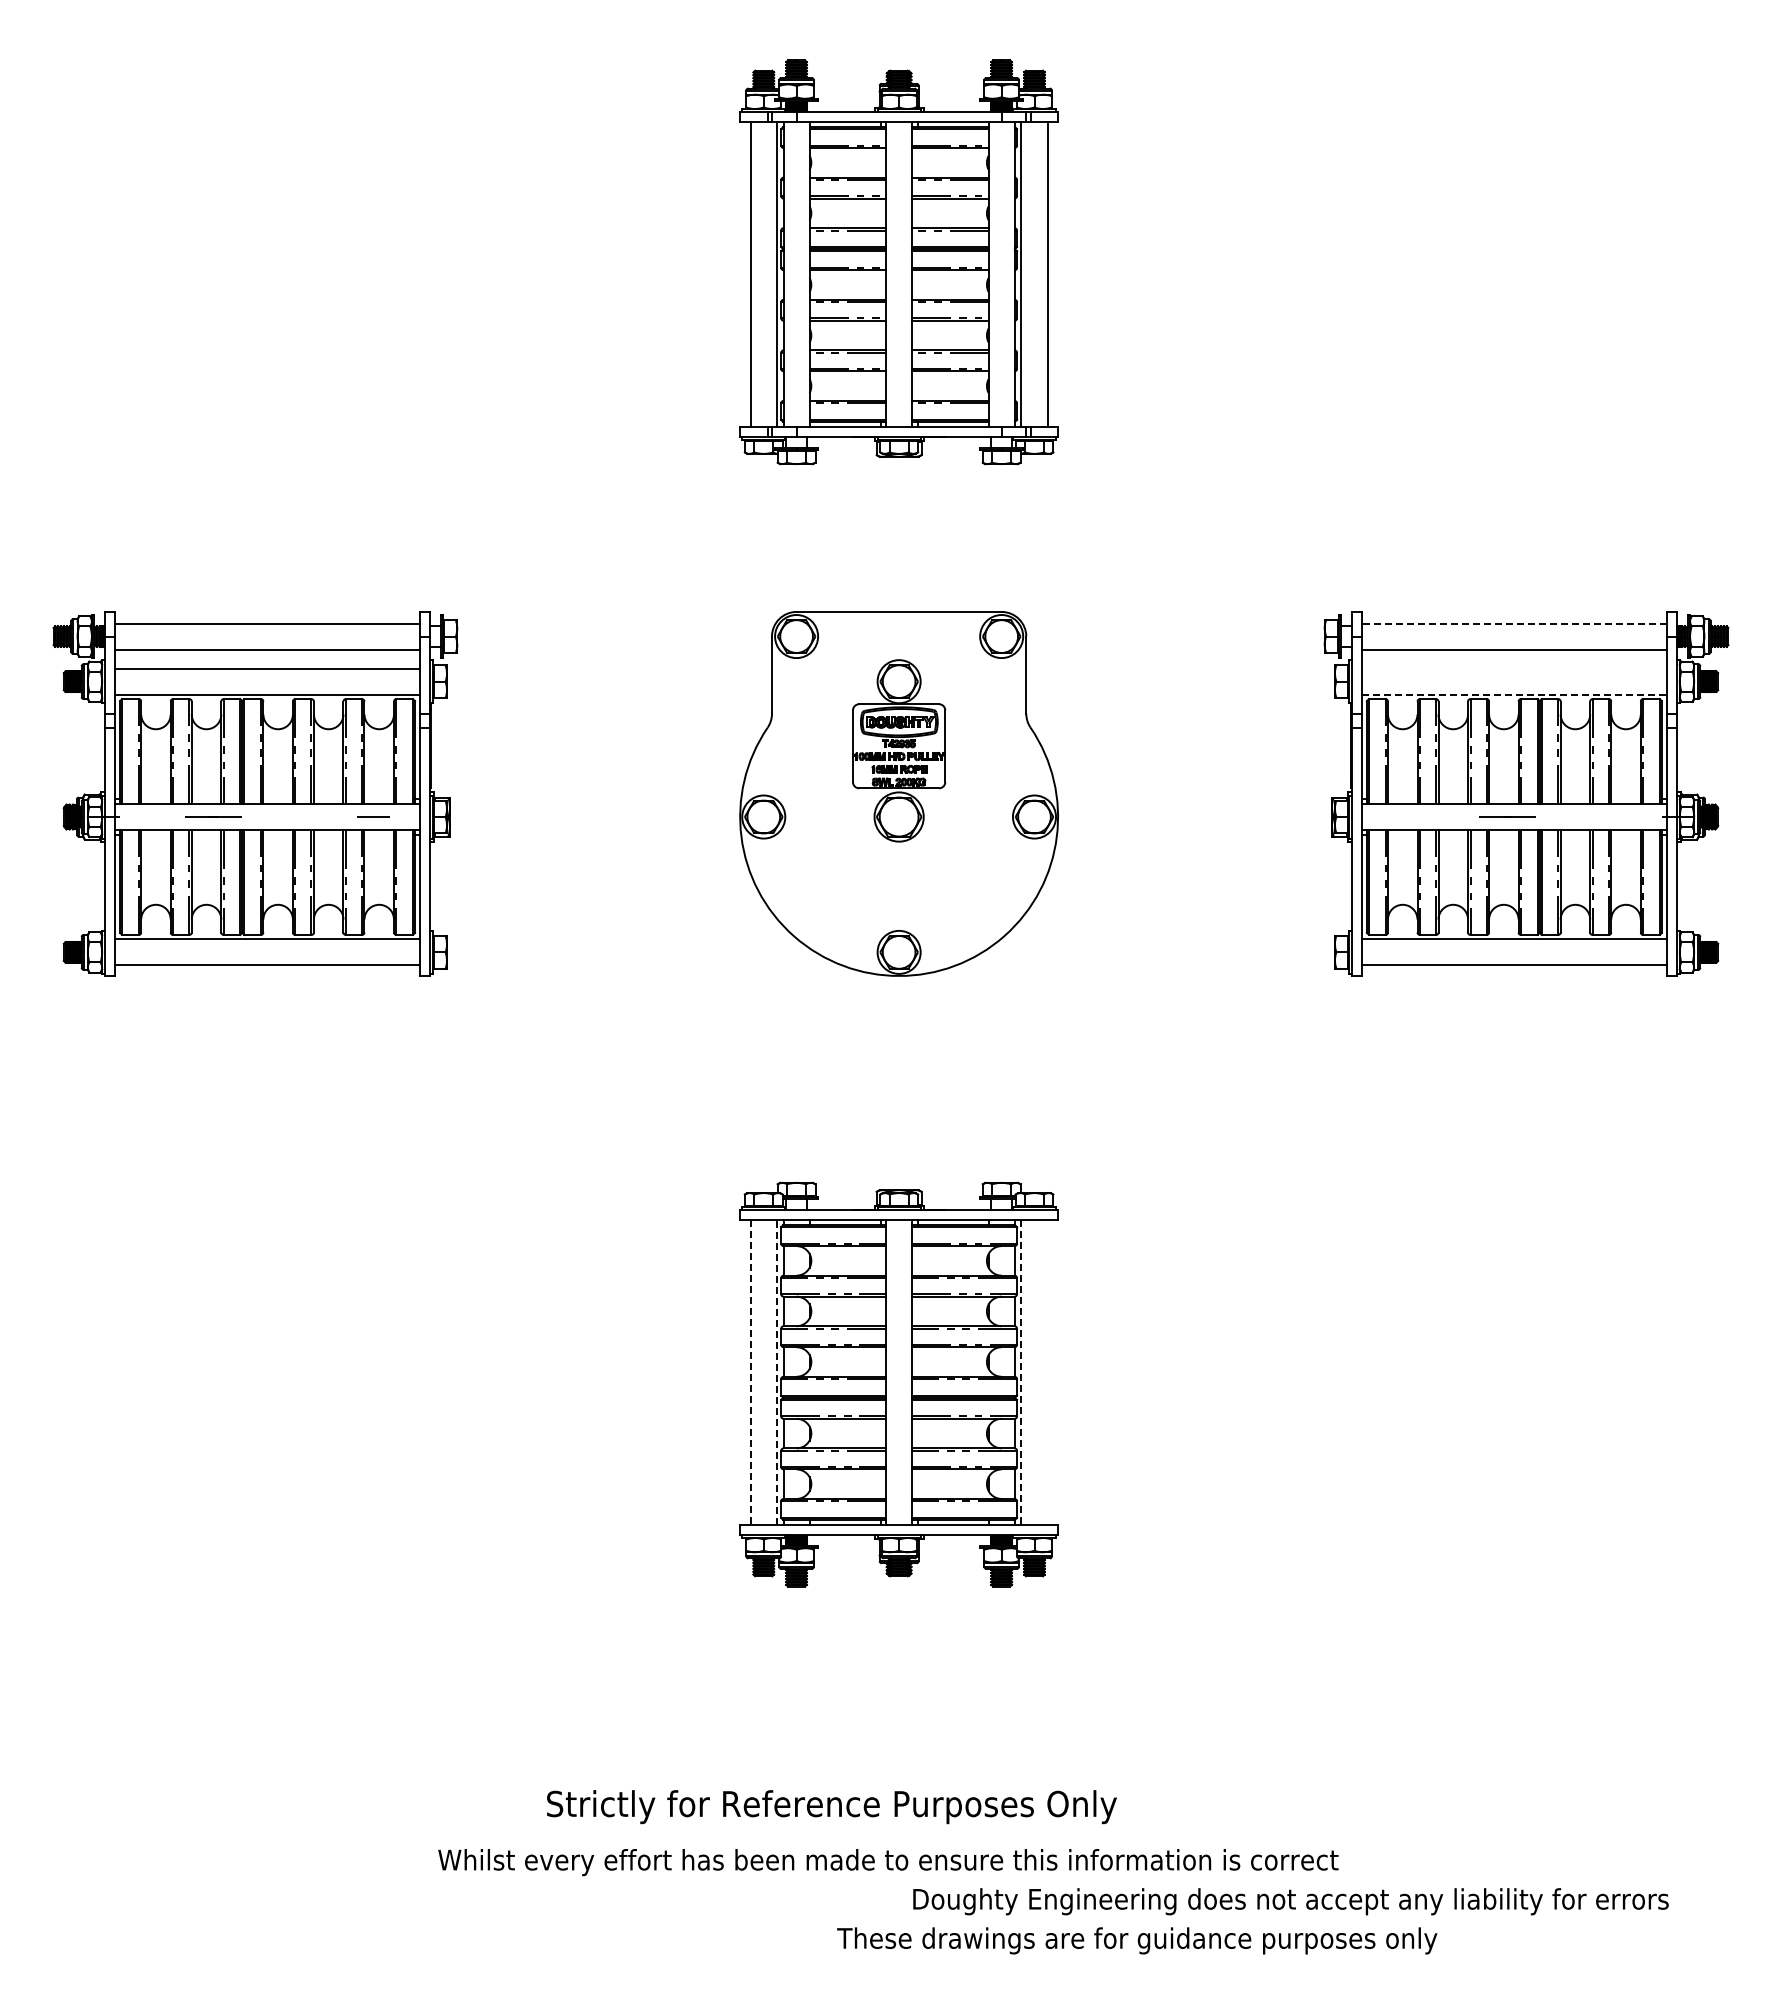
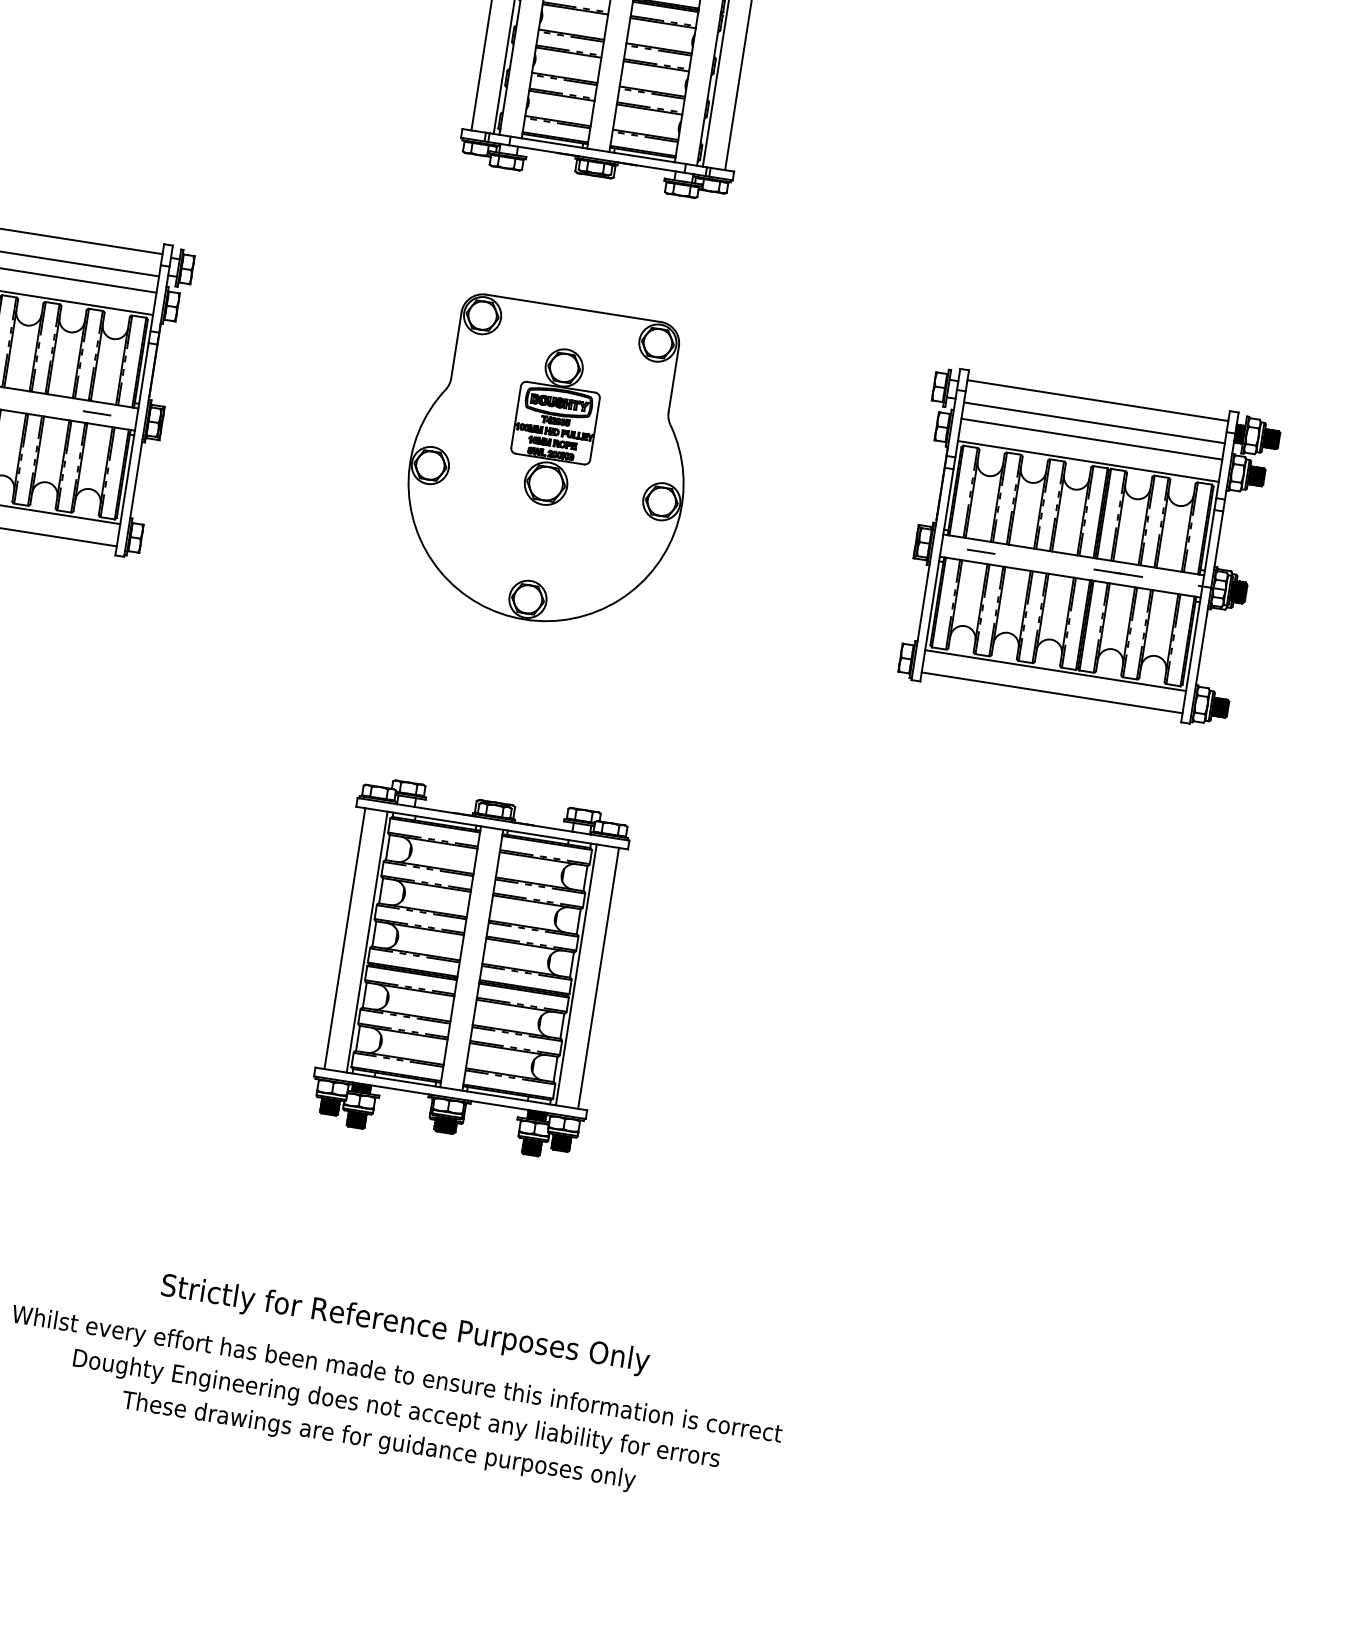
line: (1514, 623) -> (1098, 400), dashed -> solid
line: (1513, 668) -> (1091, 438), added
line: (1514, 694) -> (1088, 461), dashed -> solid
line: (1408, 816) -> (981, 551), added
line: (1507, 816) -> (1118, 572), moved
line: (750, 1372) -> (344, 938), dashed -> solid
line: (776, 1372) -> (366, 942), dashed -> solid
line: (1021, 1372) -> (576, 974), dashed -> solid
line: (1047, 1372) -> (598, 978), added
text: (831, 1807) -> (404, 1325), moved
text: (1290, 1901) -> (396, 1409), moved
text: (1137, 1940) -> (378, 1441), moved

